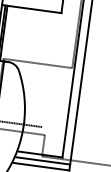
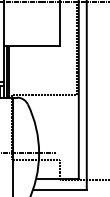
line: (43, 161) -> (61, 184), removed

